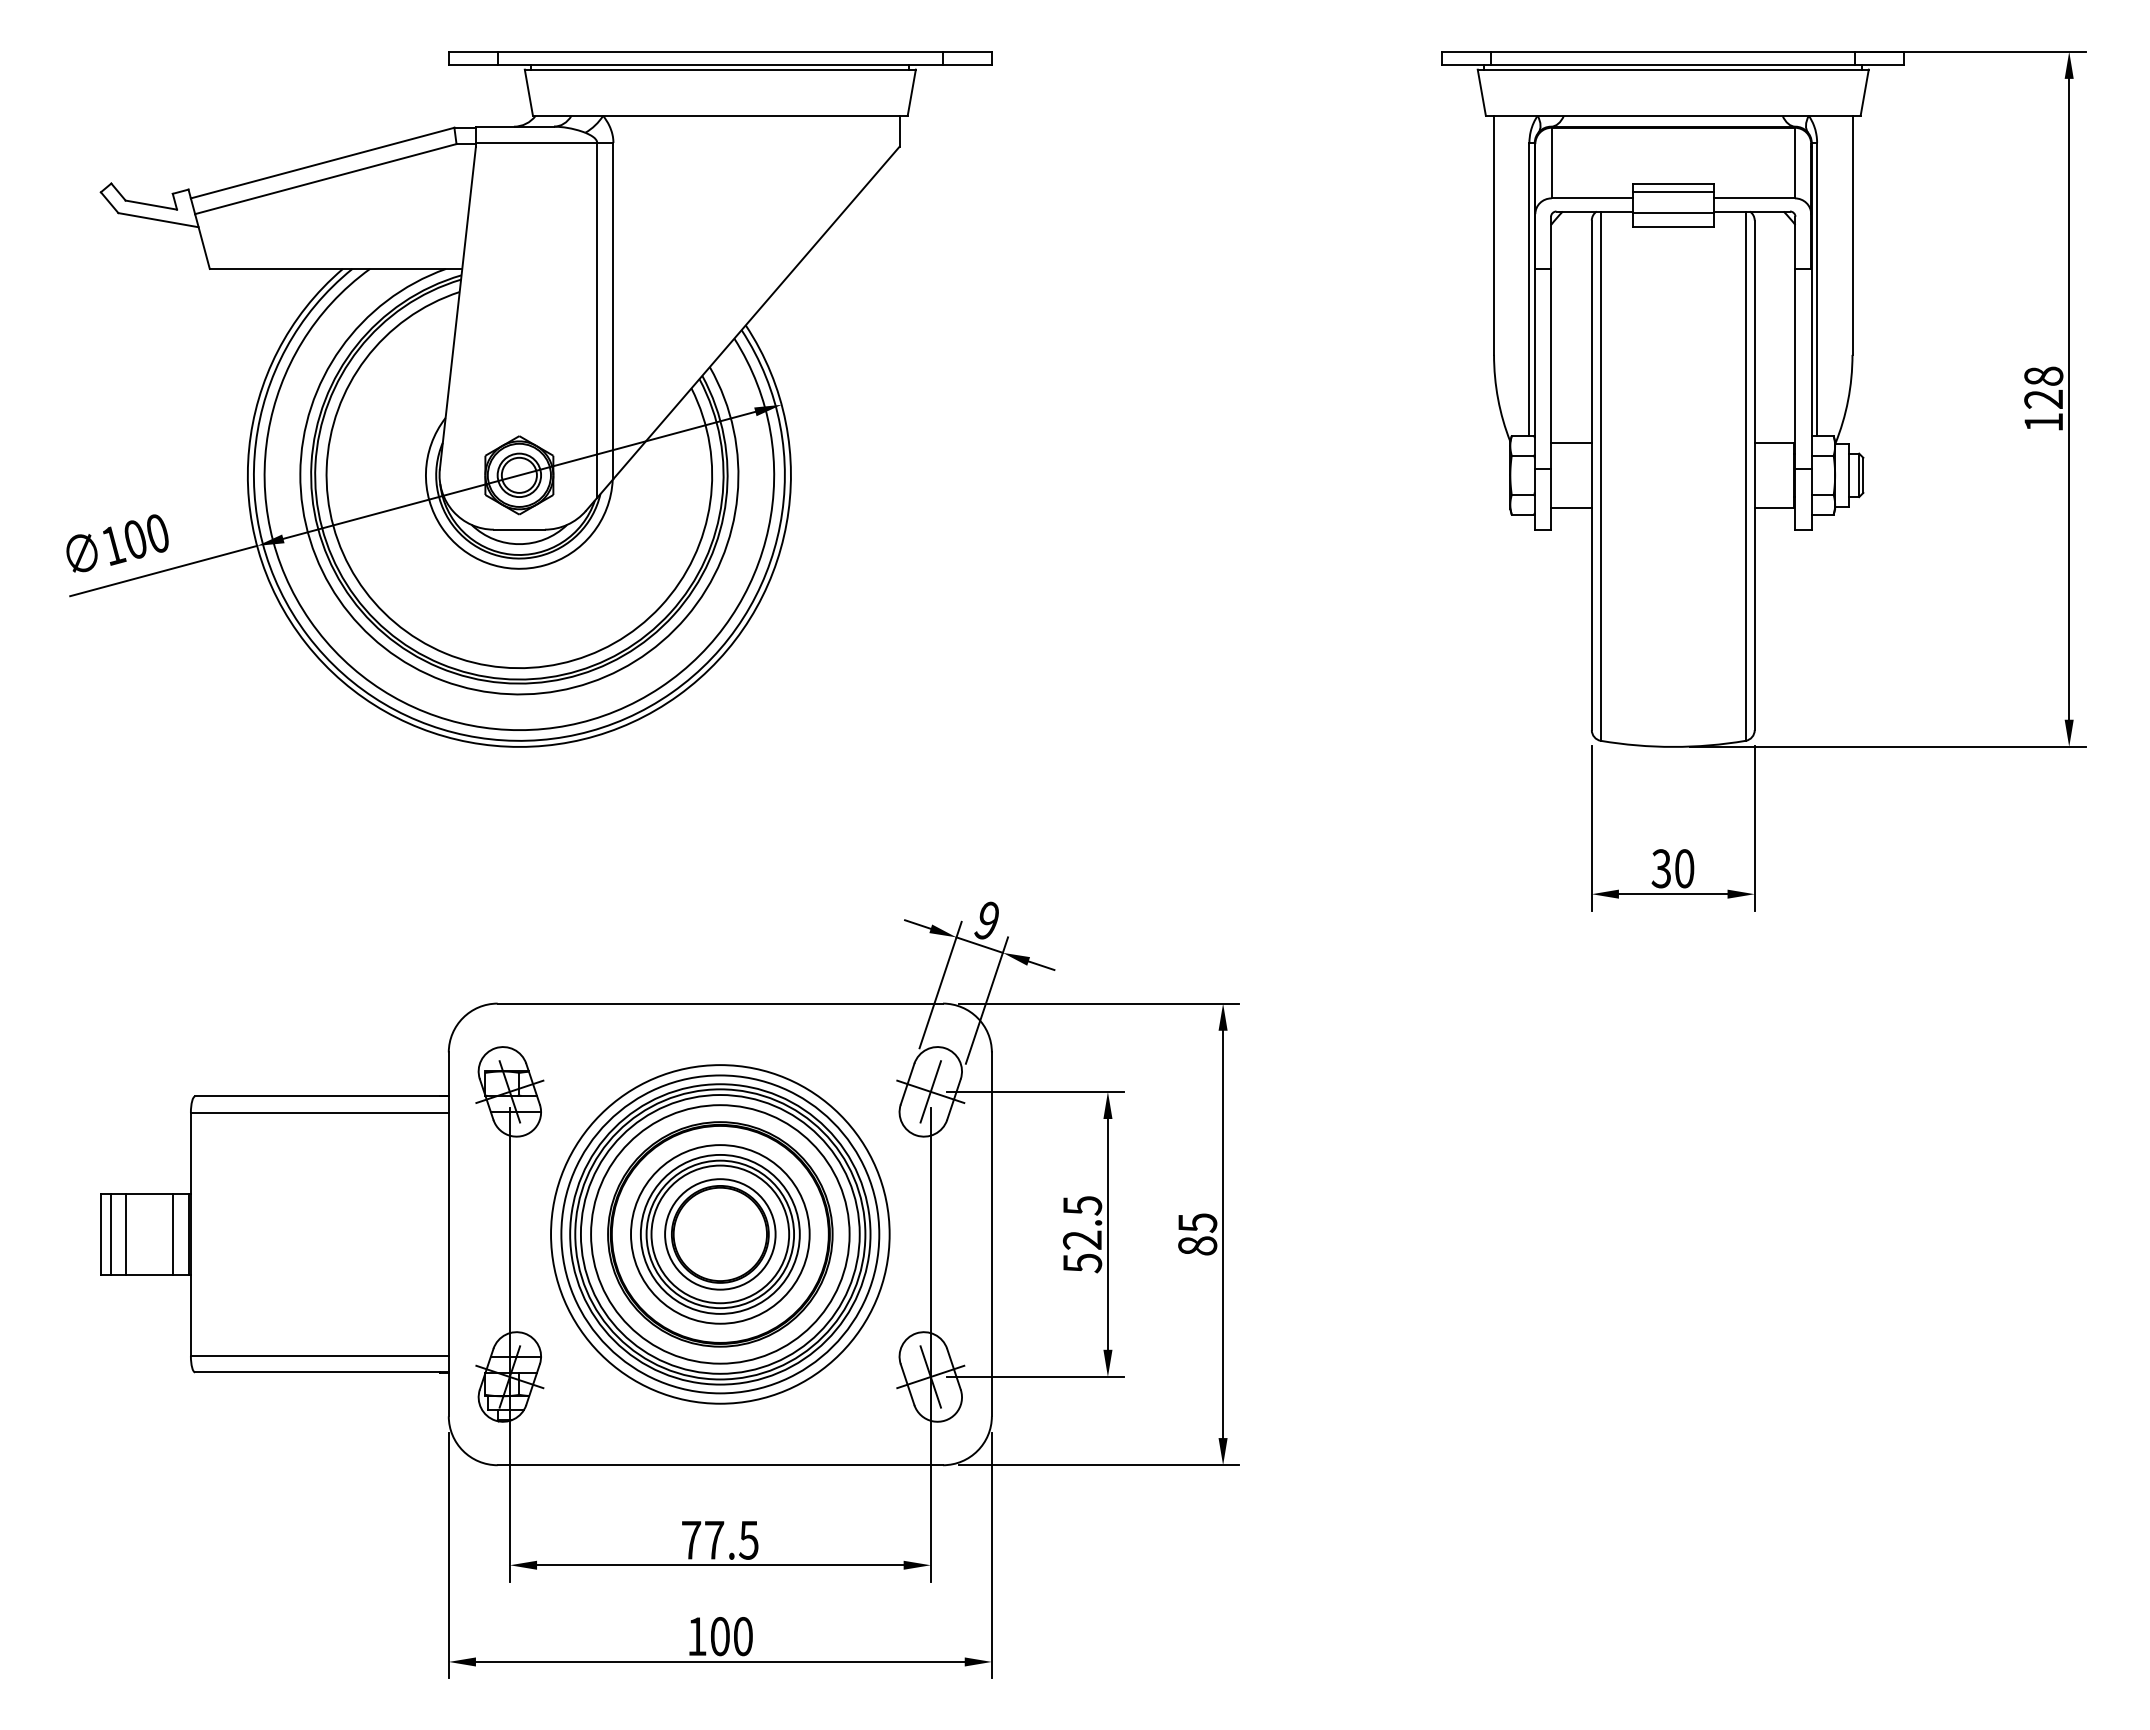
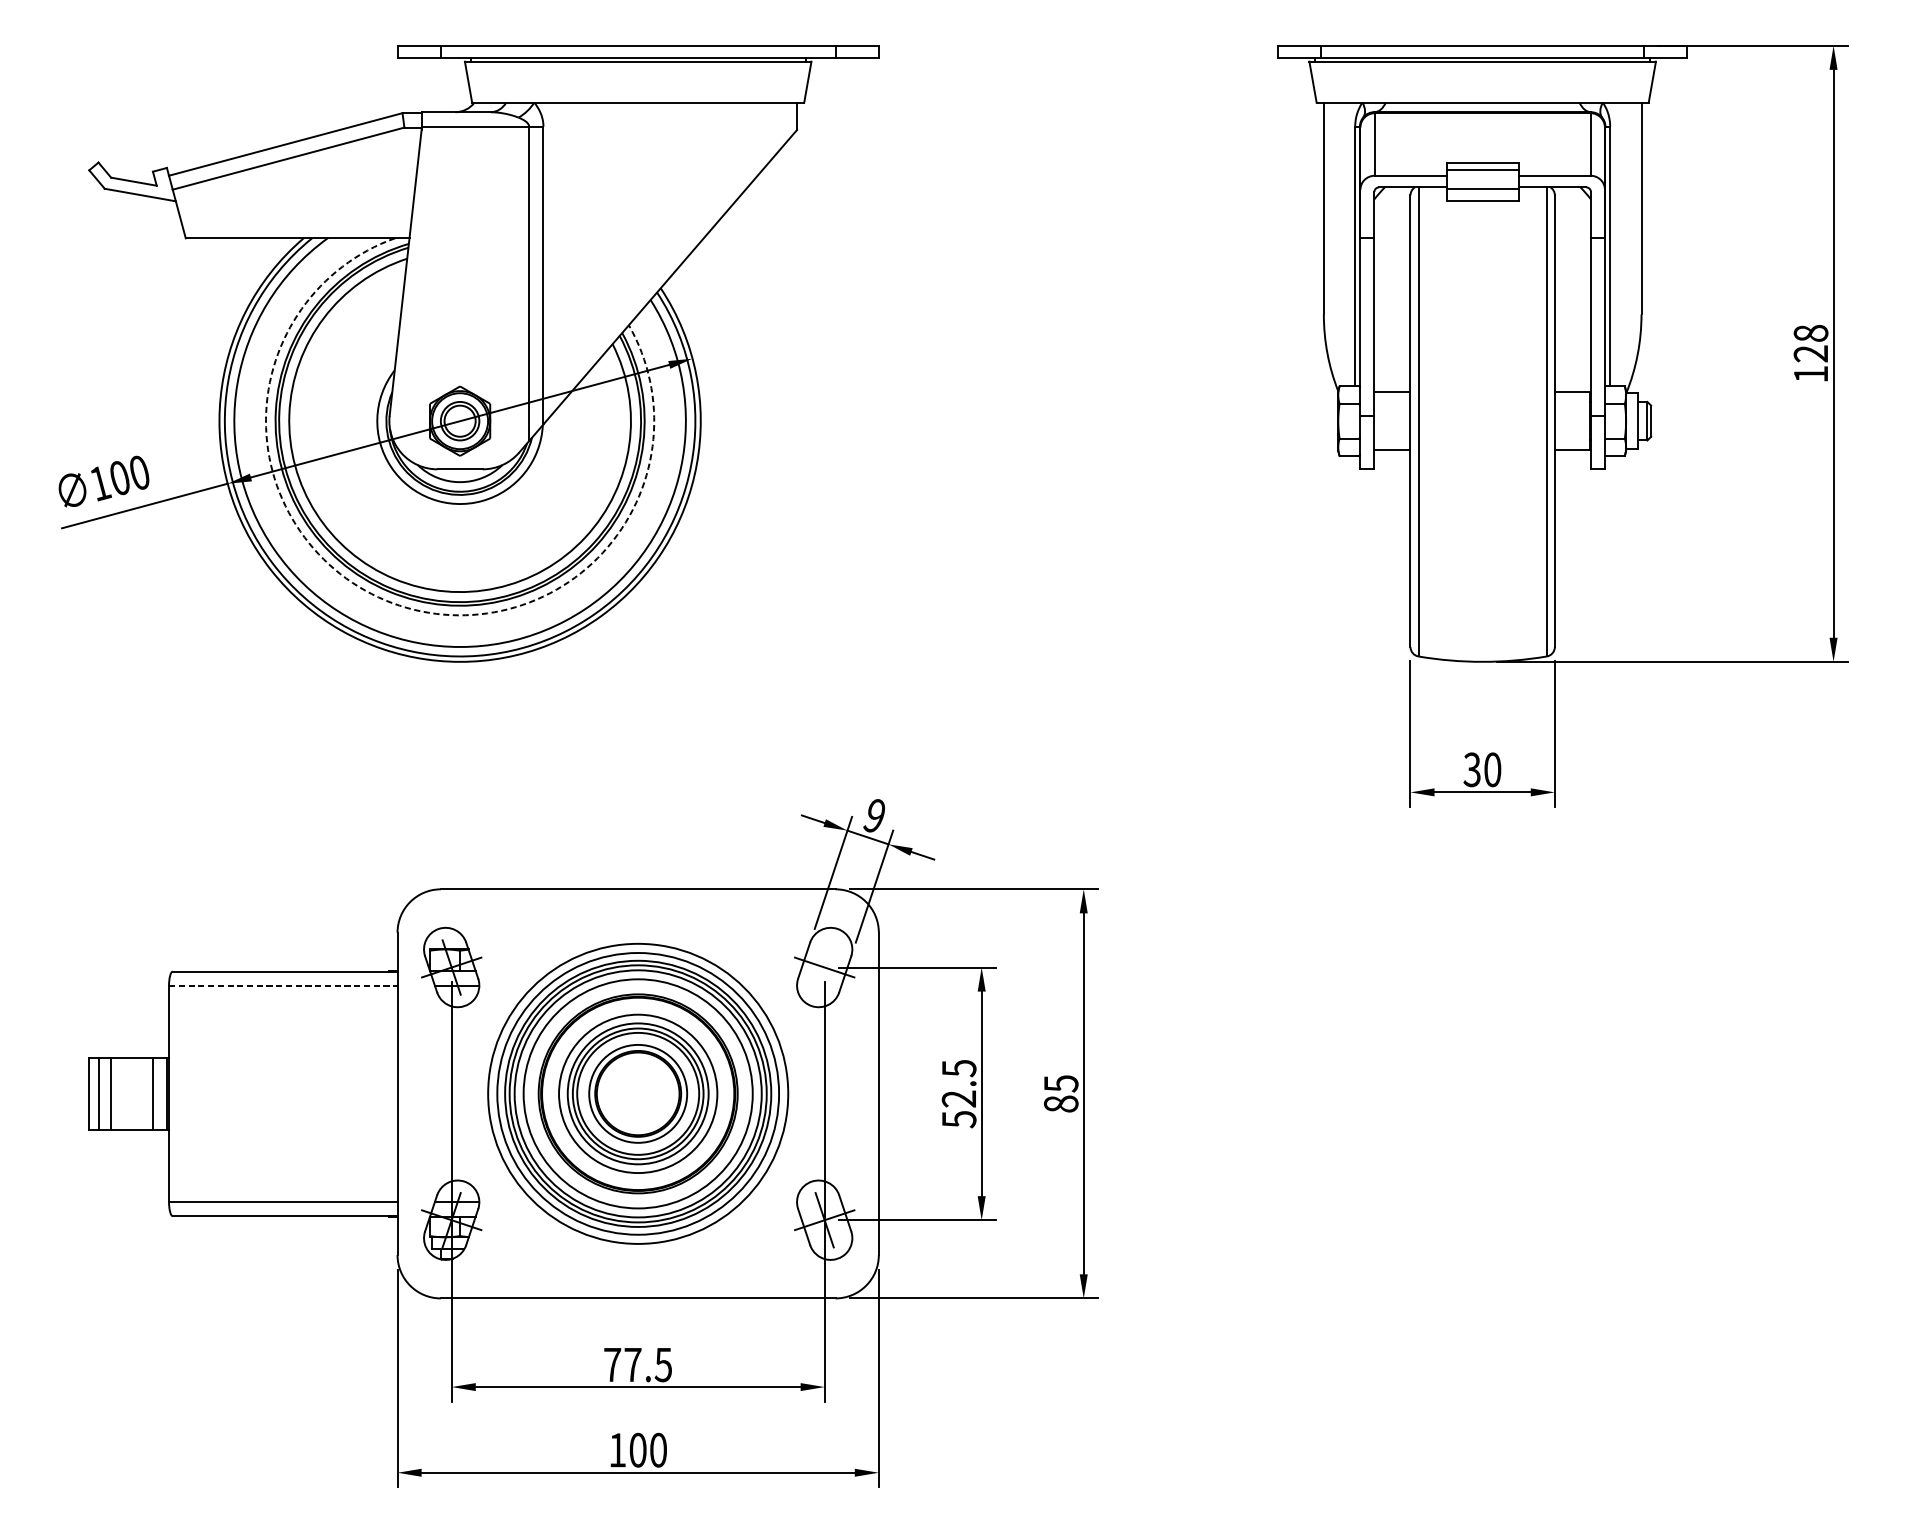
arc: (443, 680) -> (392, 602), solid -> dashed
line: (930, 1091) -> (824, 967), removed
line: (319, 1112) -> (282, 985), solid -> dashed

